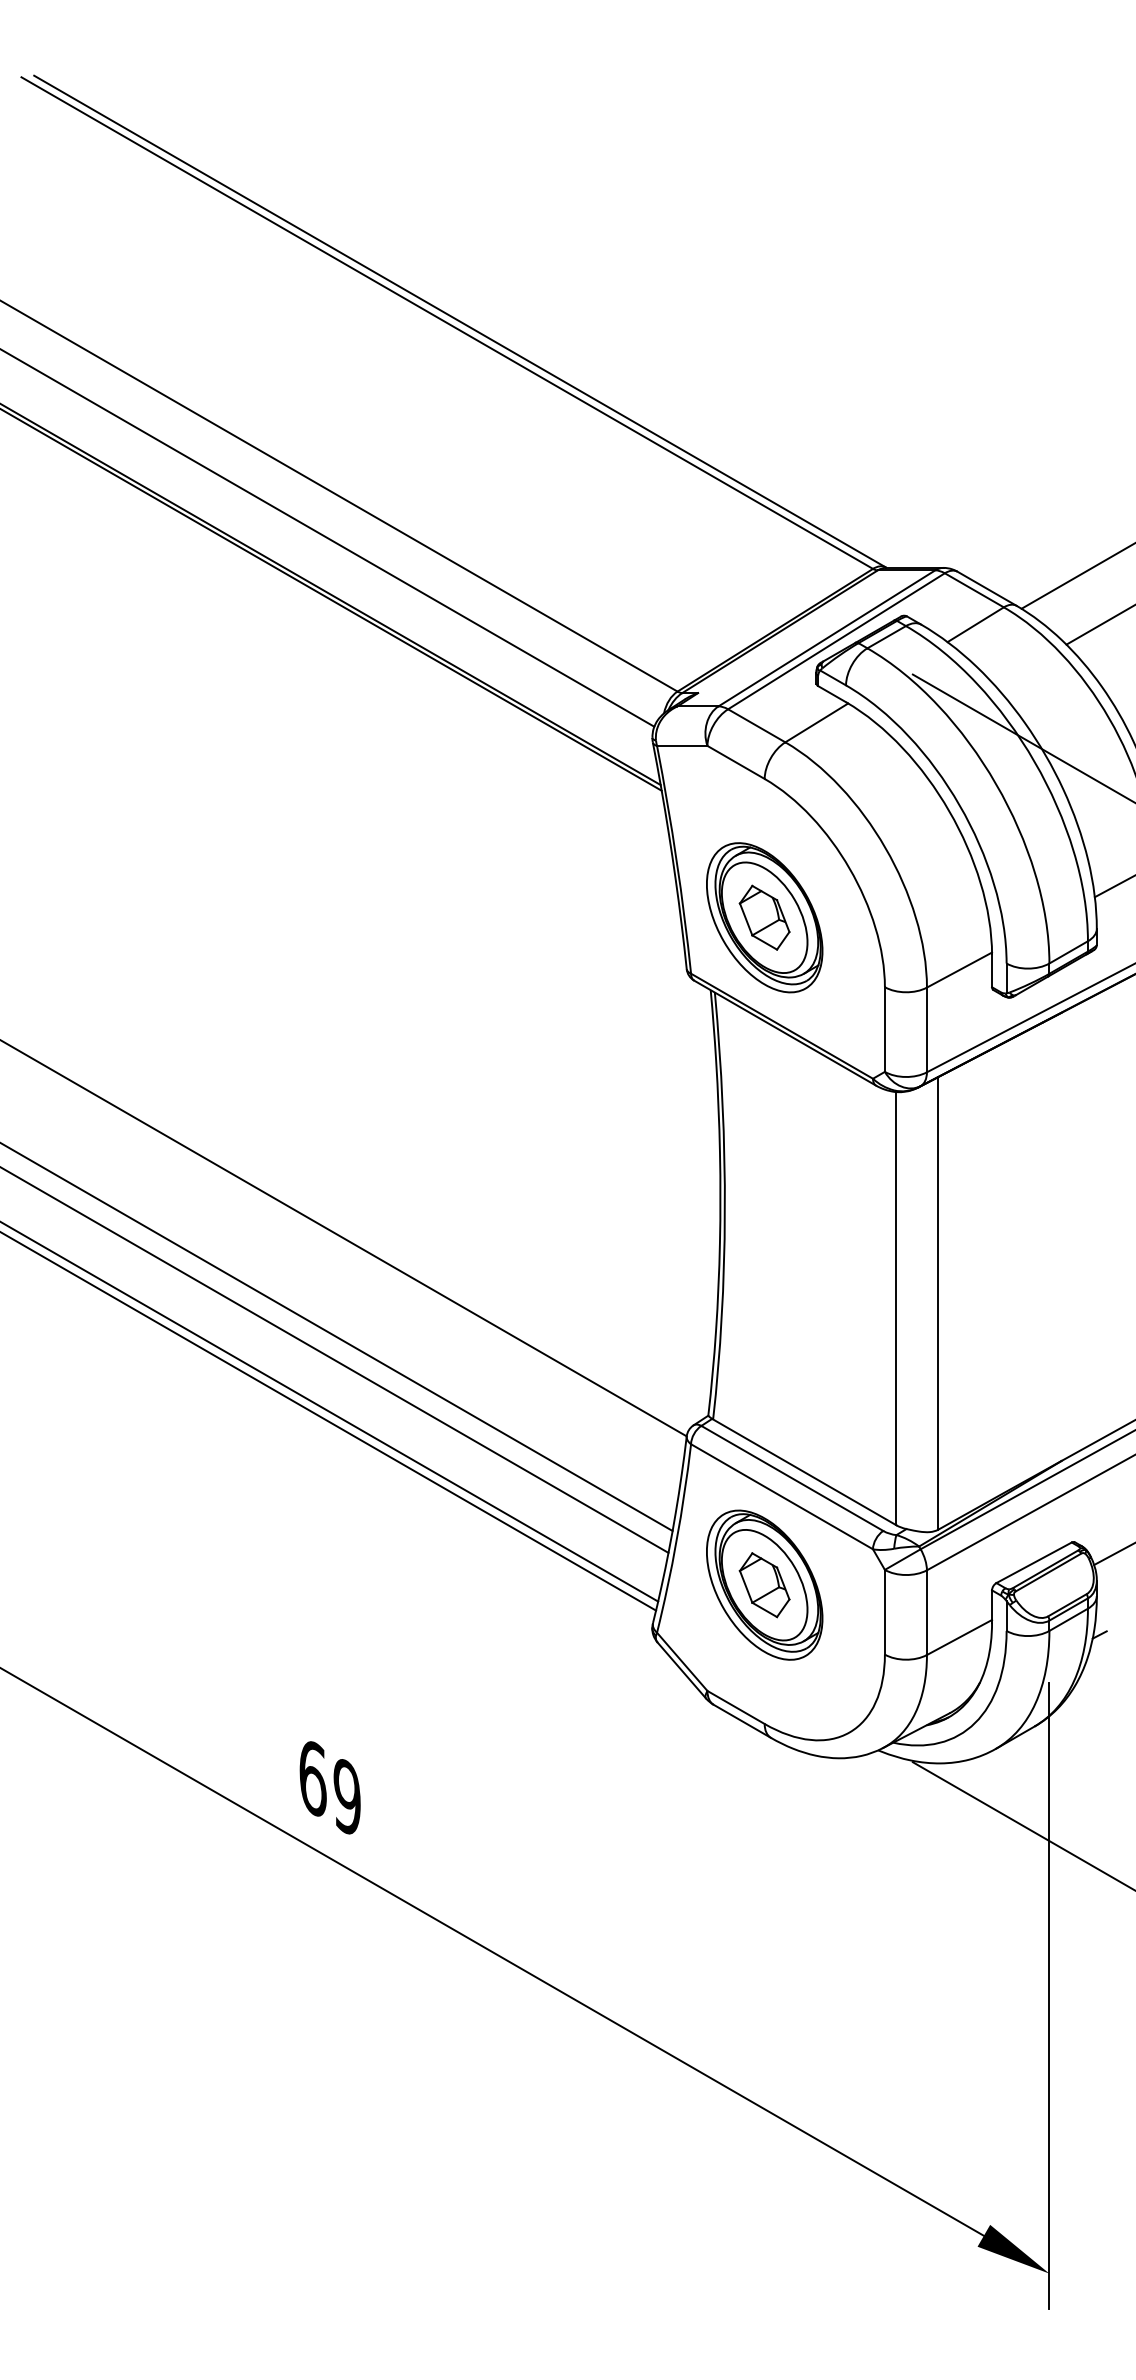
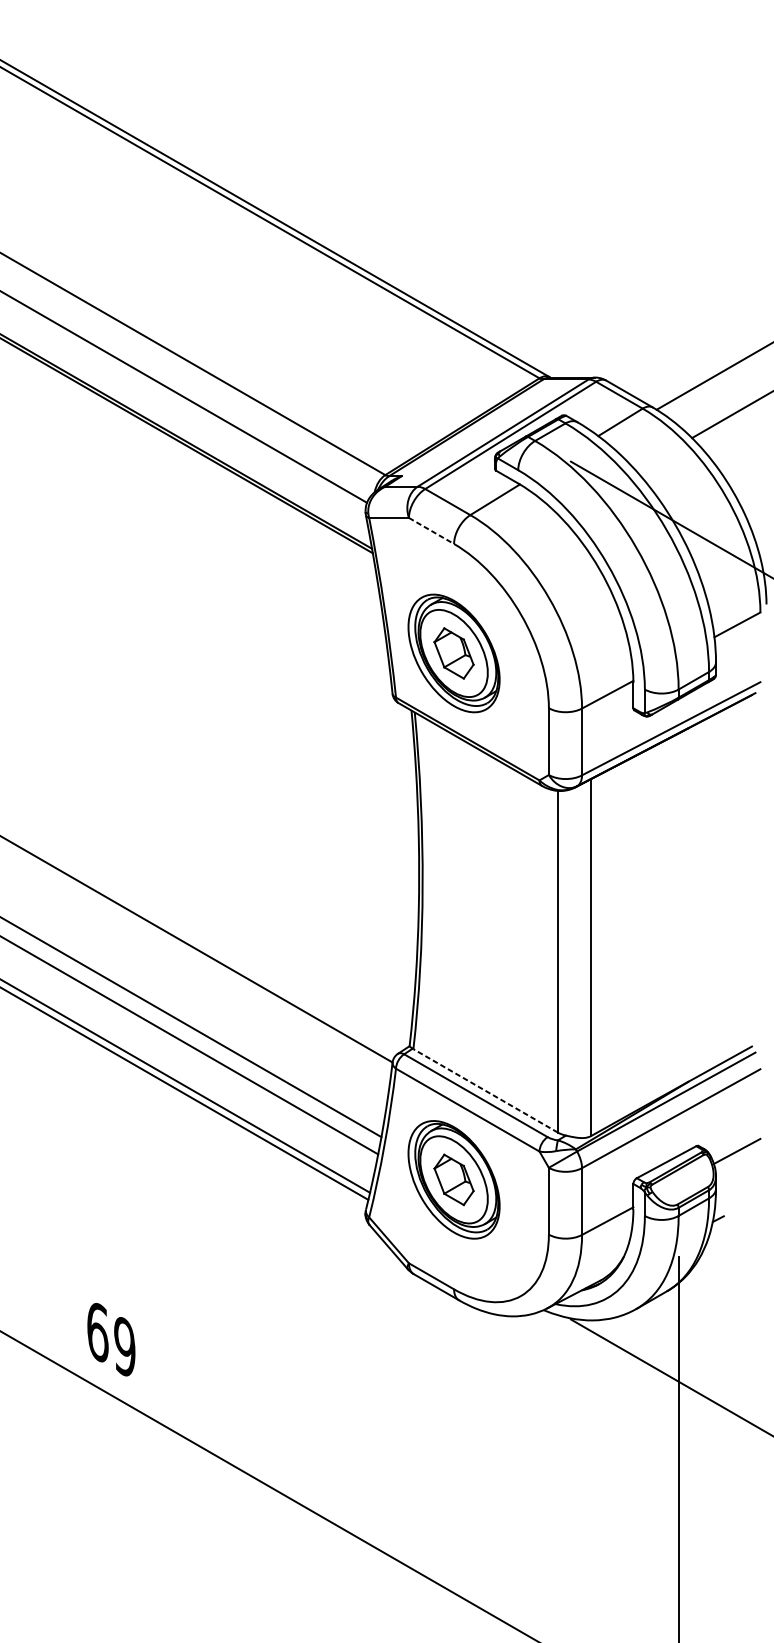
line: (736, 762) -> (431, 531), solid -> dashed
line: (804, 1472) -> (485, 1090), solid -> dashed

